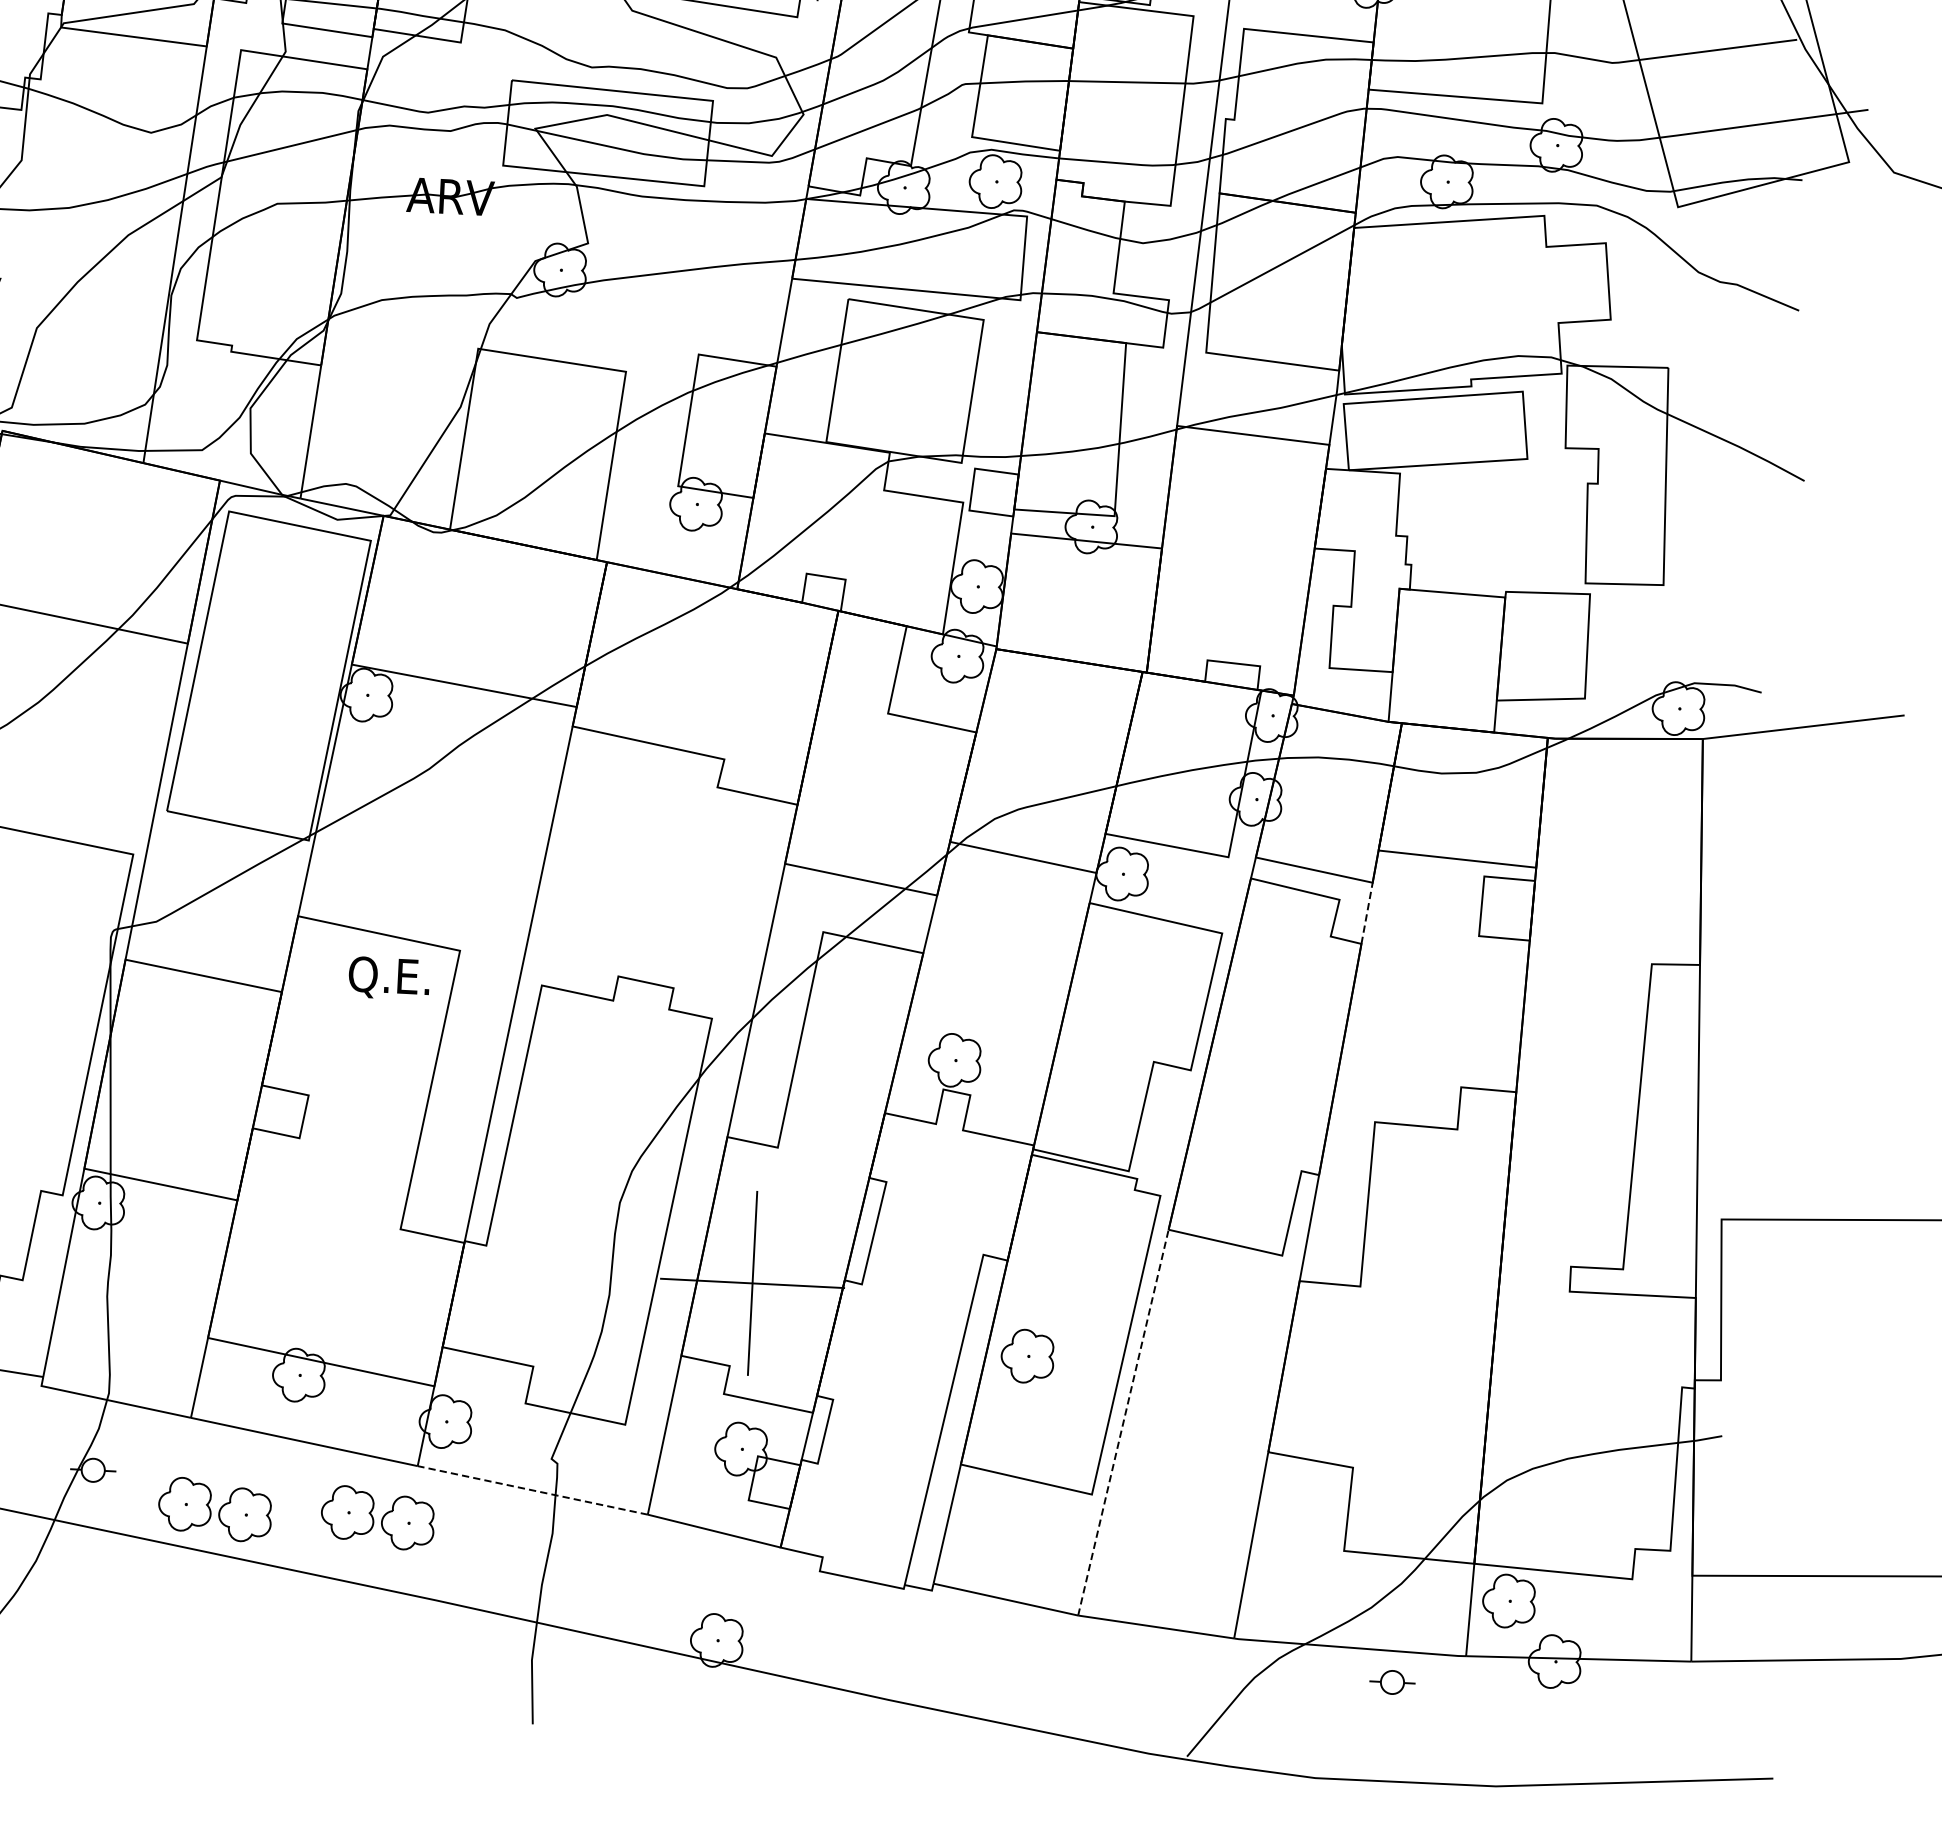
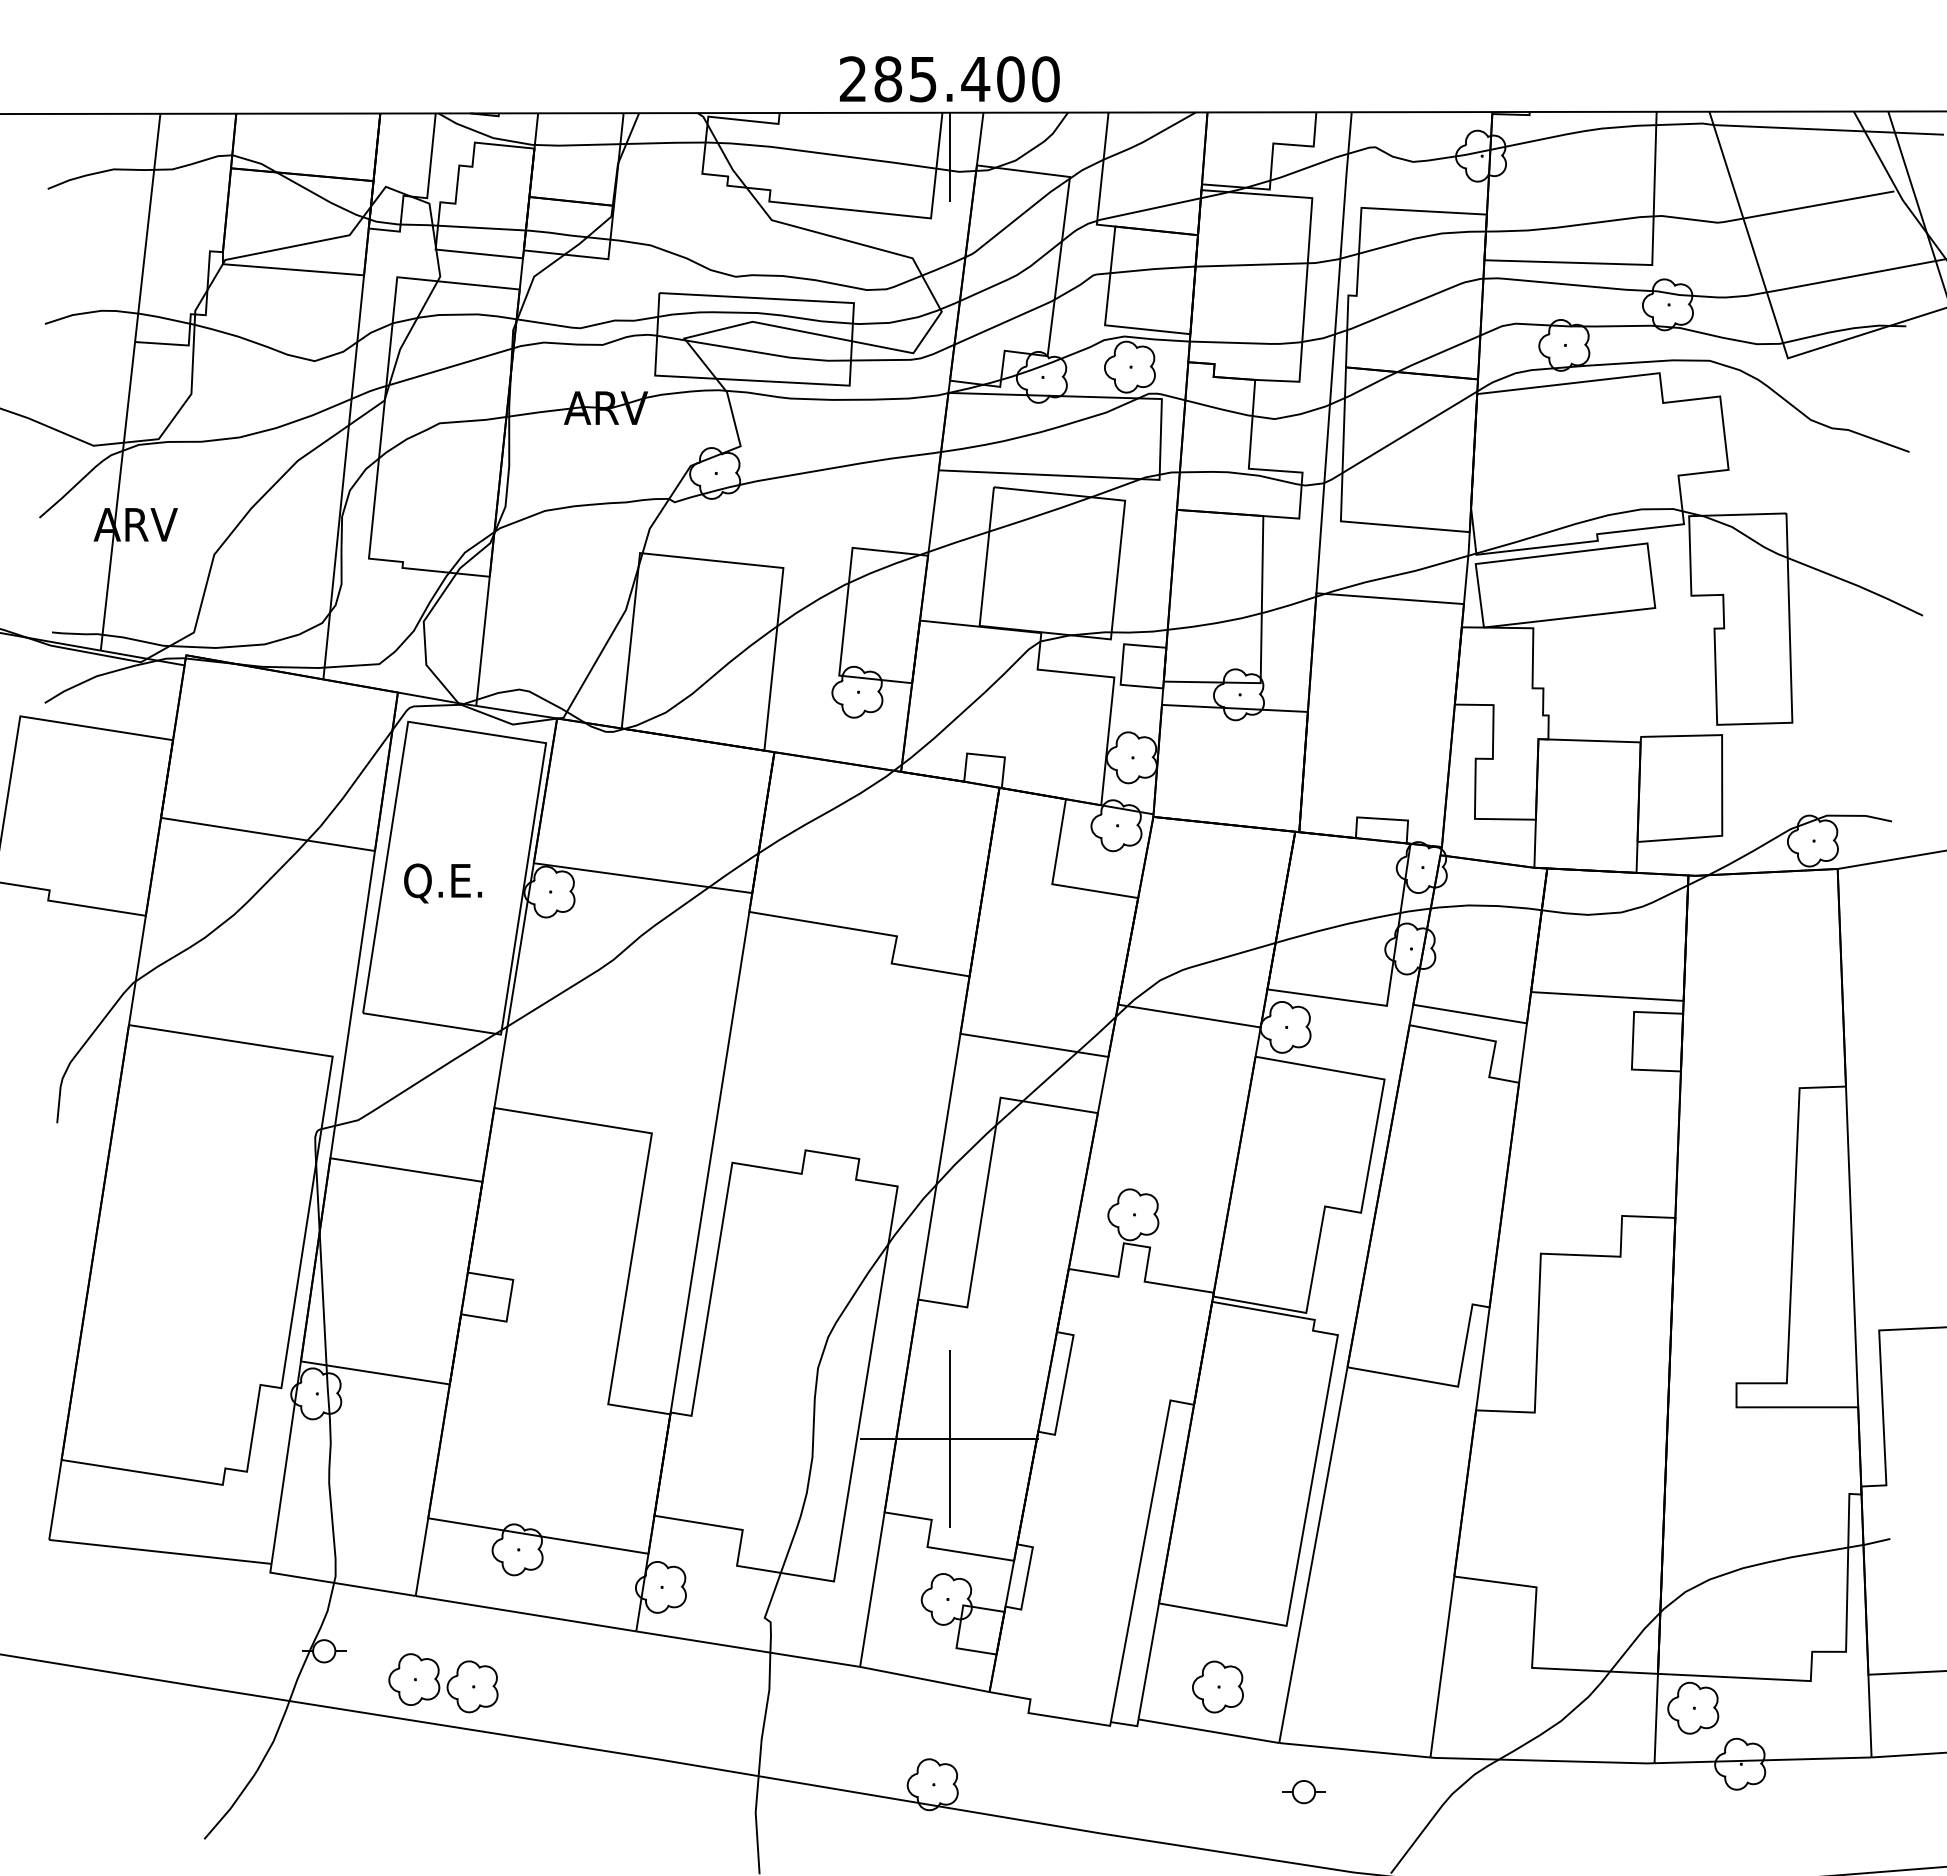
line: (1367, 913) -> (1523, 1053), dashed -> solid
text: (388, 978) -> (442, 883), moved
part: (1027, 1355) -> (1217, 1686), moved
line: (1123, 1423) -> (1313, 1555), dashed -> solid
line: (532, 1490) -> (747, 1649), dashed -> solid
part: (377, 1518) -> (600, 1683), removed
part: (1391, 1682) -> (1303, 1792), moved

